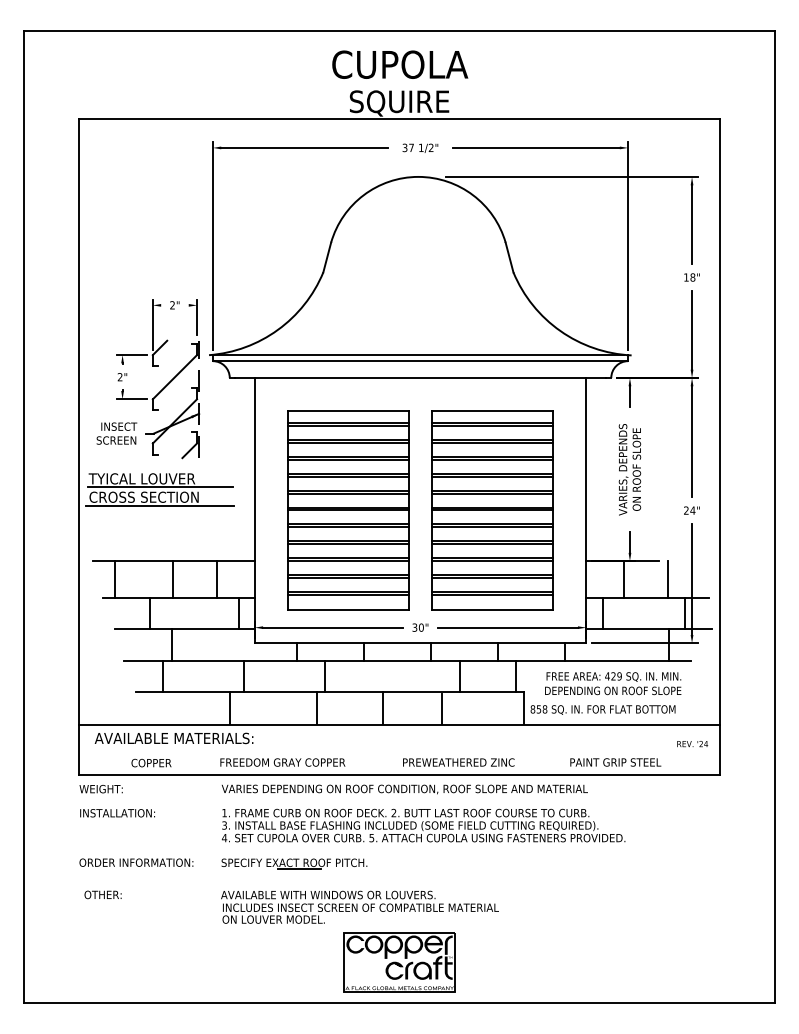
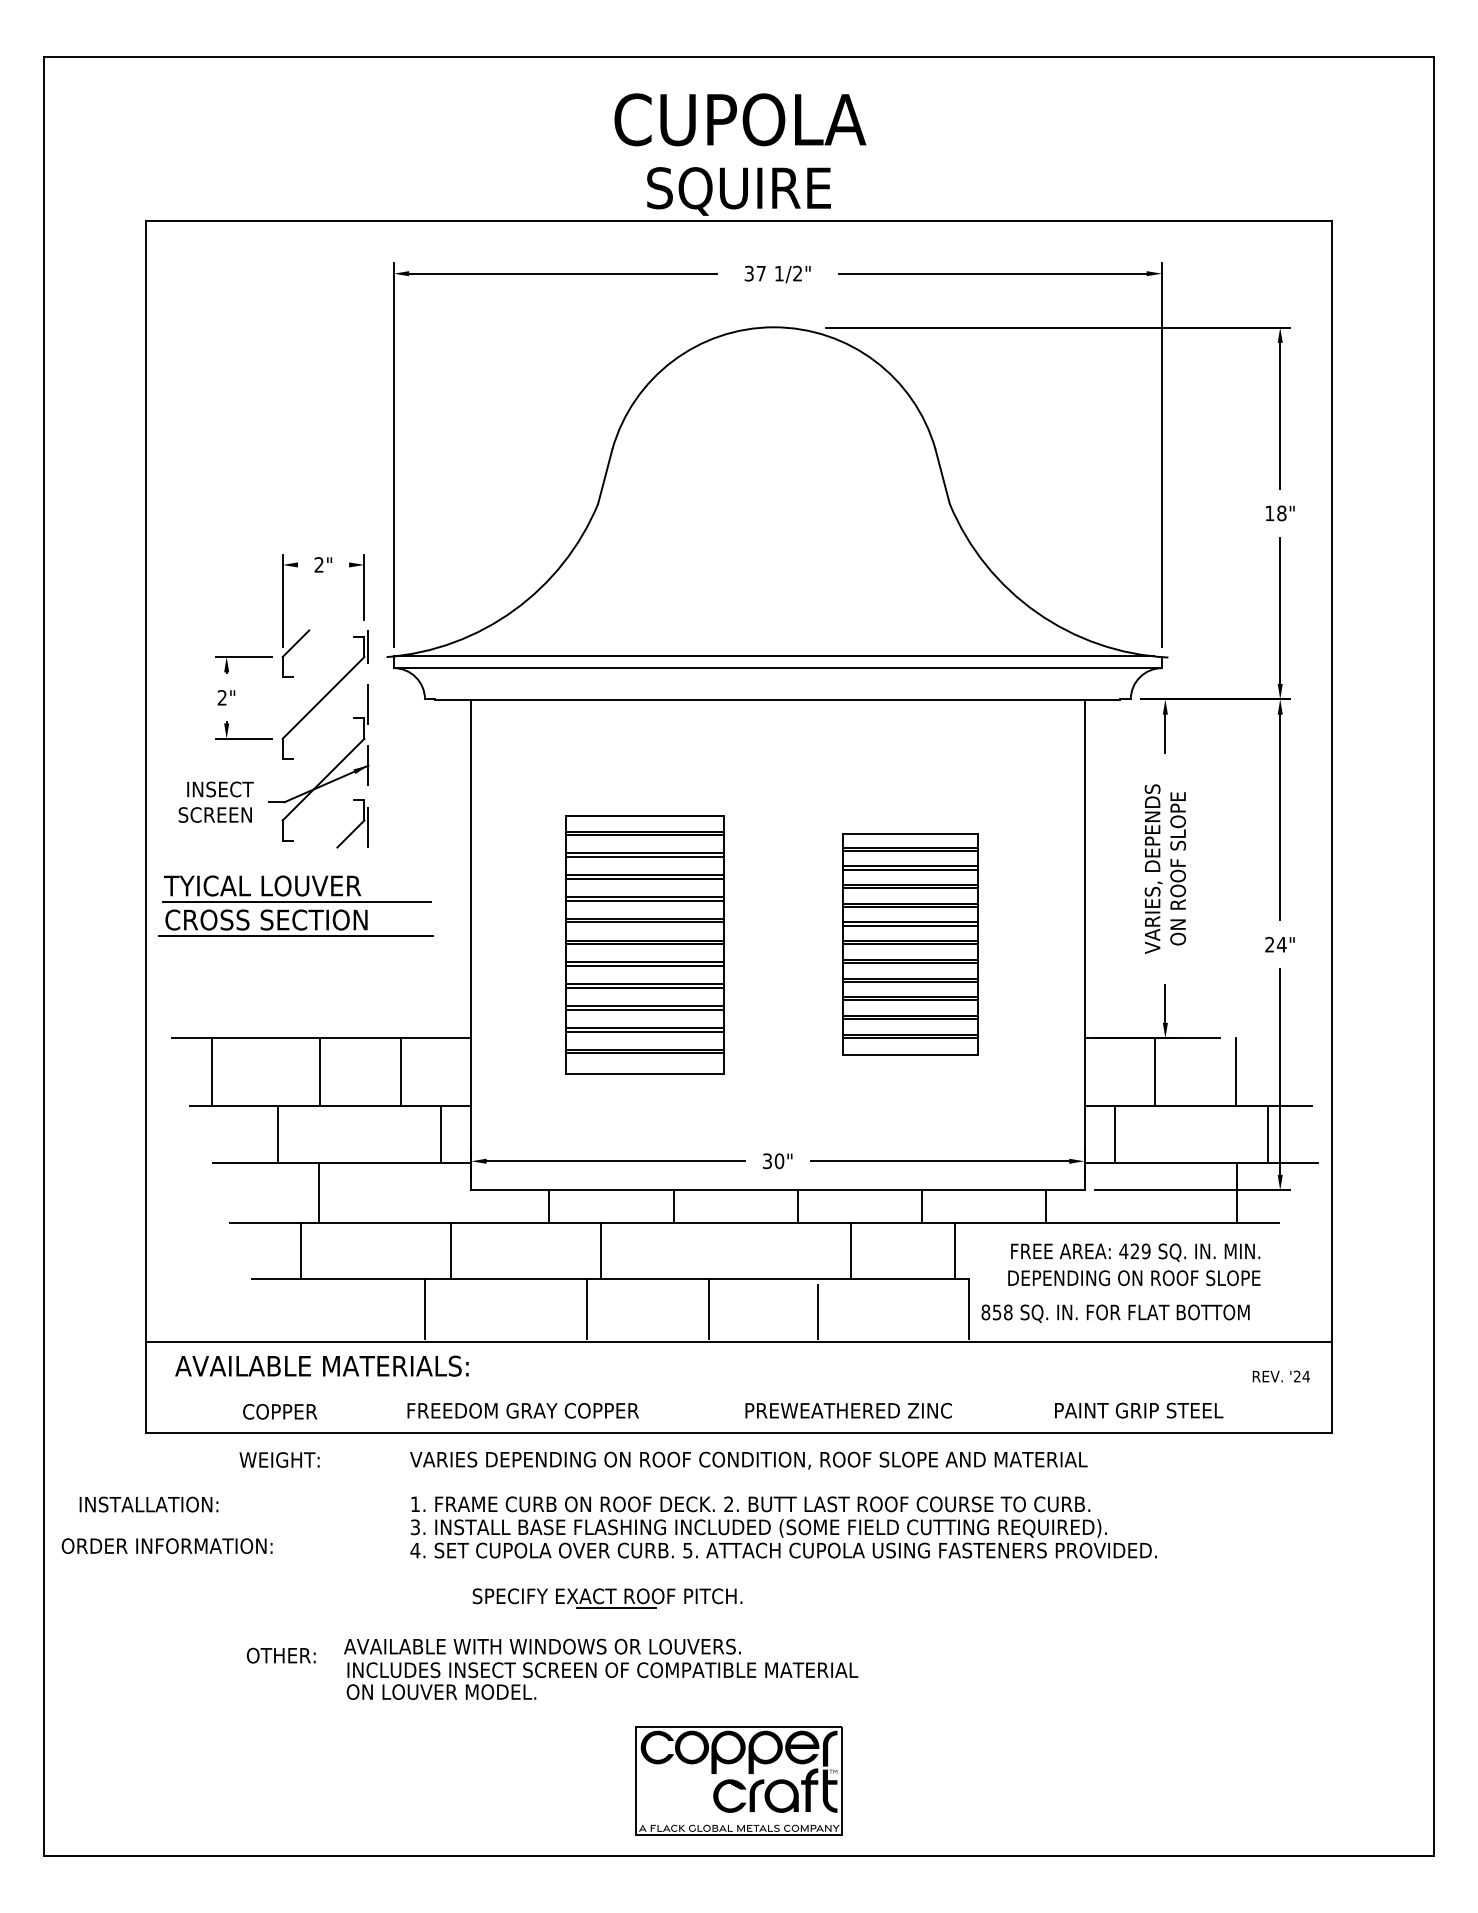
part: (348, 510) -> (644, 944), size x0.7
part: (492, 510) -> (911, 944), size x0.6
text: (100, 789) -> (278, 1460), moved
text: (117, 813) -> (148, 1505), moved
text: (136, 862) -> (167, 1545), moved
part: (294, 863) -> (607, 1597), moved
text: (102, 894) -> (280, 1654), moved
text: (359, 906) -> (600, 1667), moved

